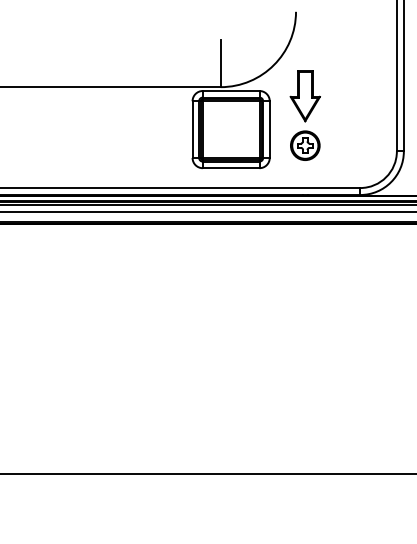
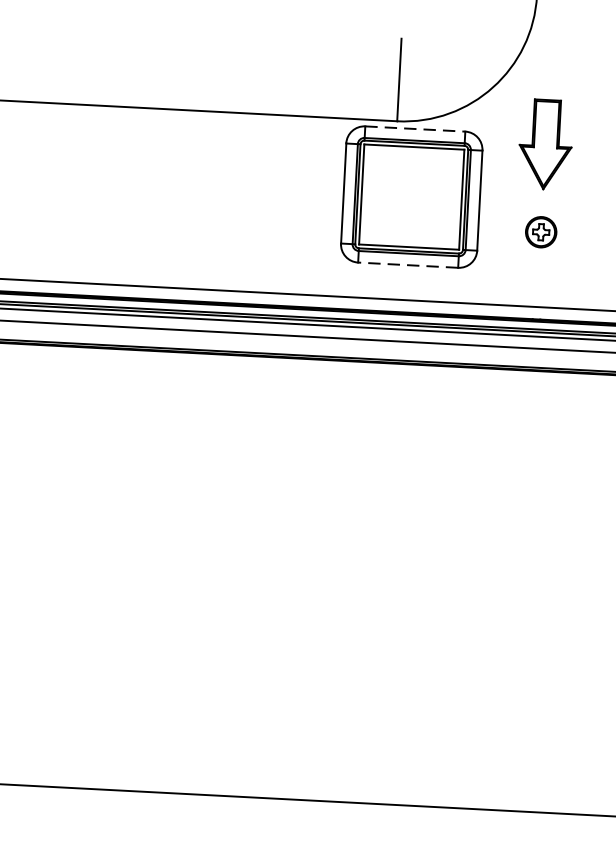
line: (231, 91) -> (415, 129), solid -> dashed
part: (305, 145) -> (541, 232), size x0.6
line: (230, 168) -> (406, 265), solid -> dashed

